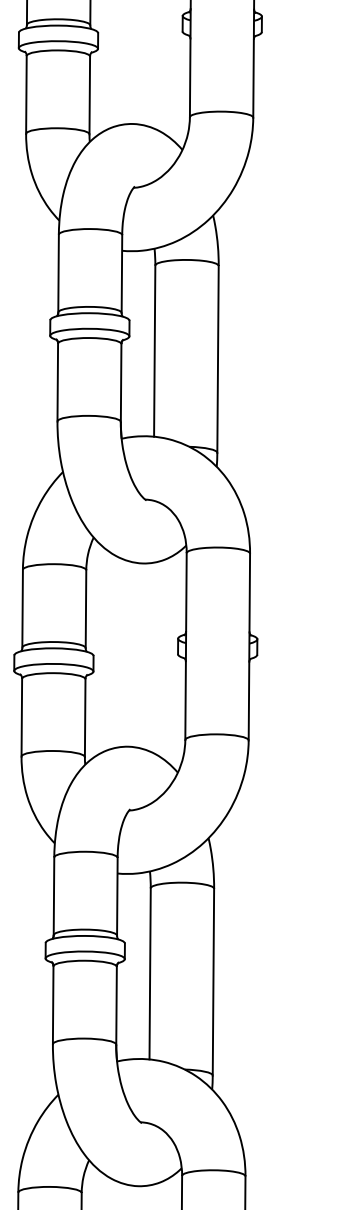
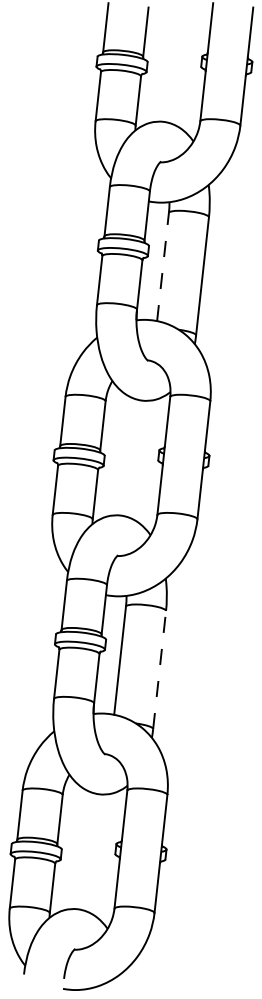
line: (155, 350) -> (163, 266), solid -> dashed
line: (213, 981) -> (159, 669), solid -> dashed

